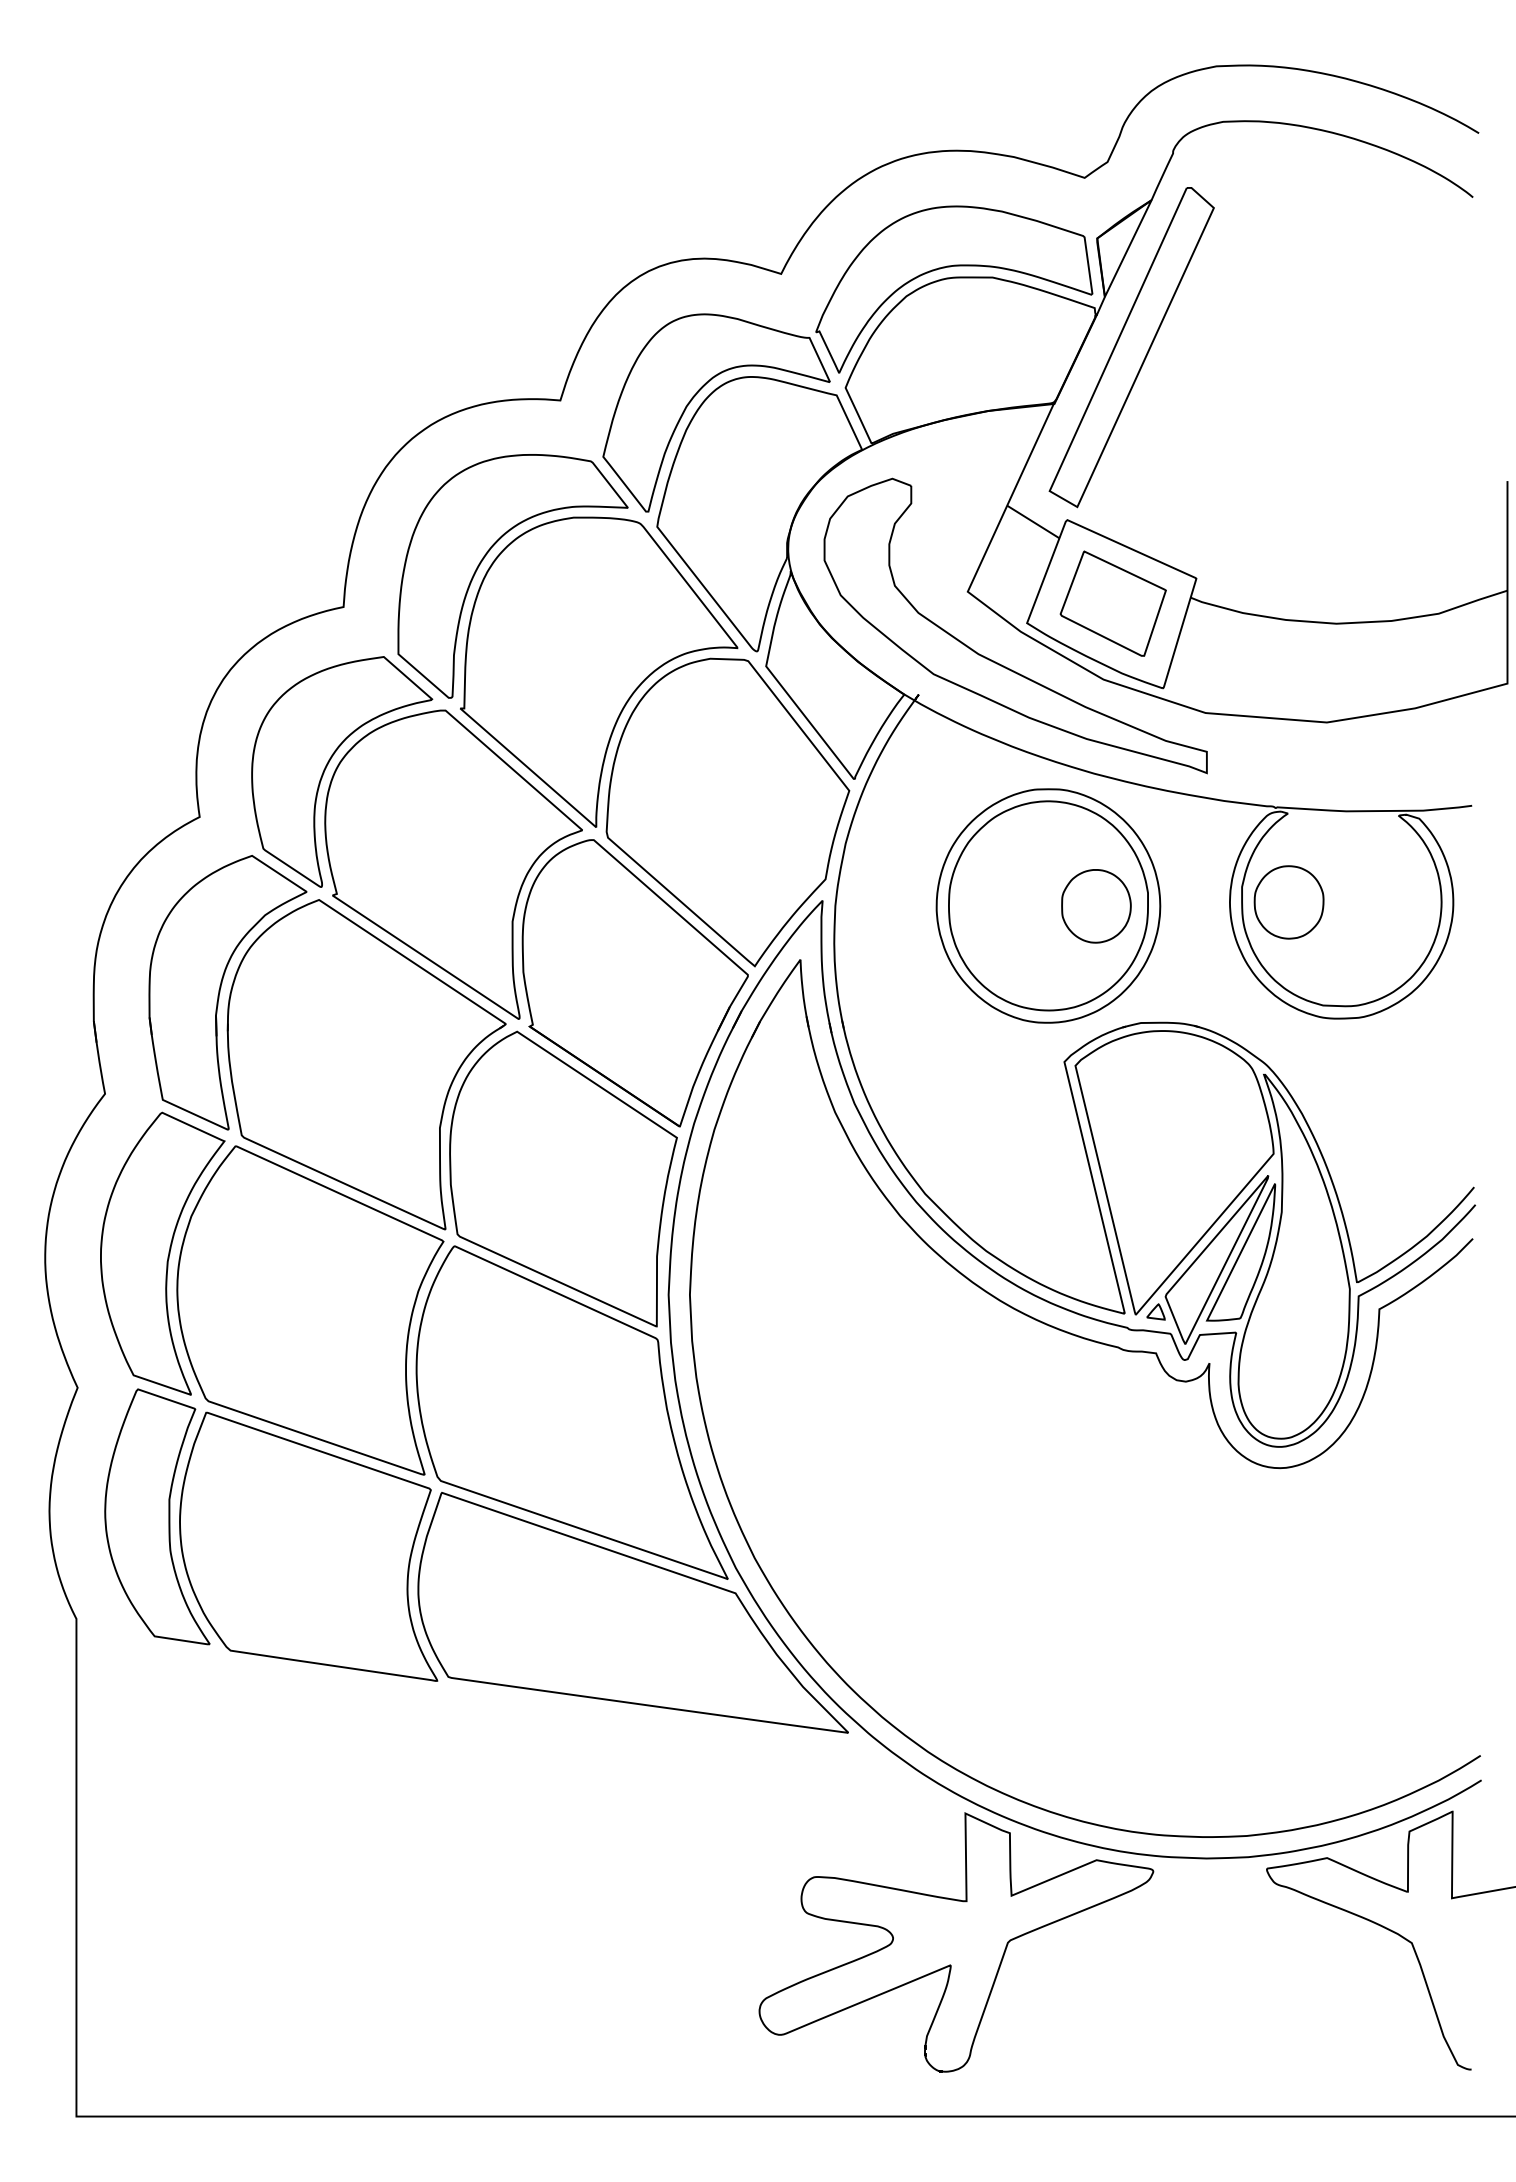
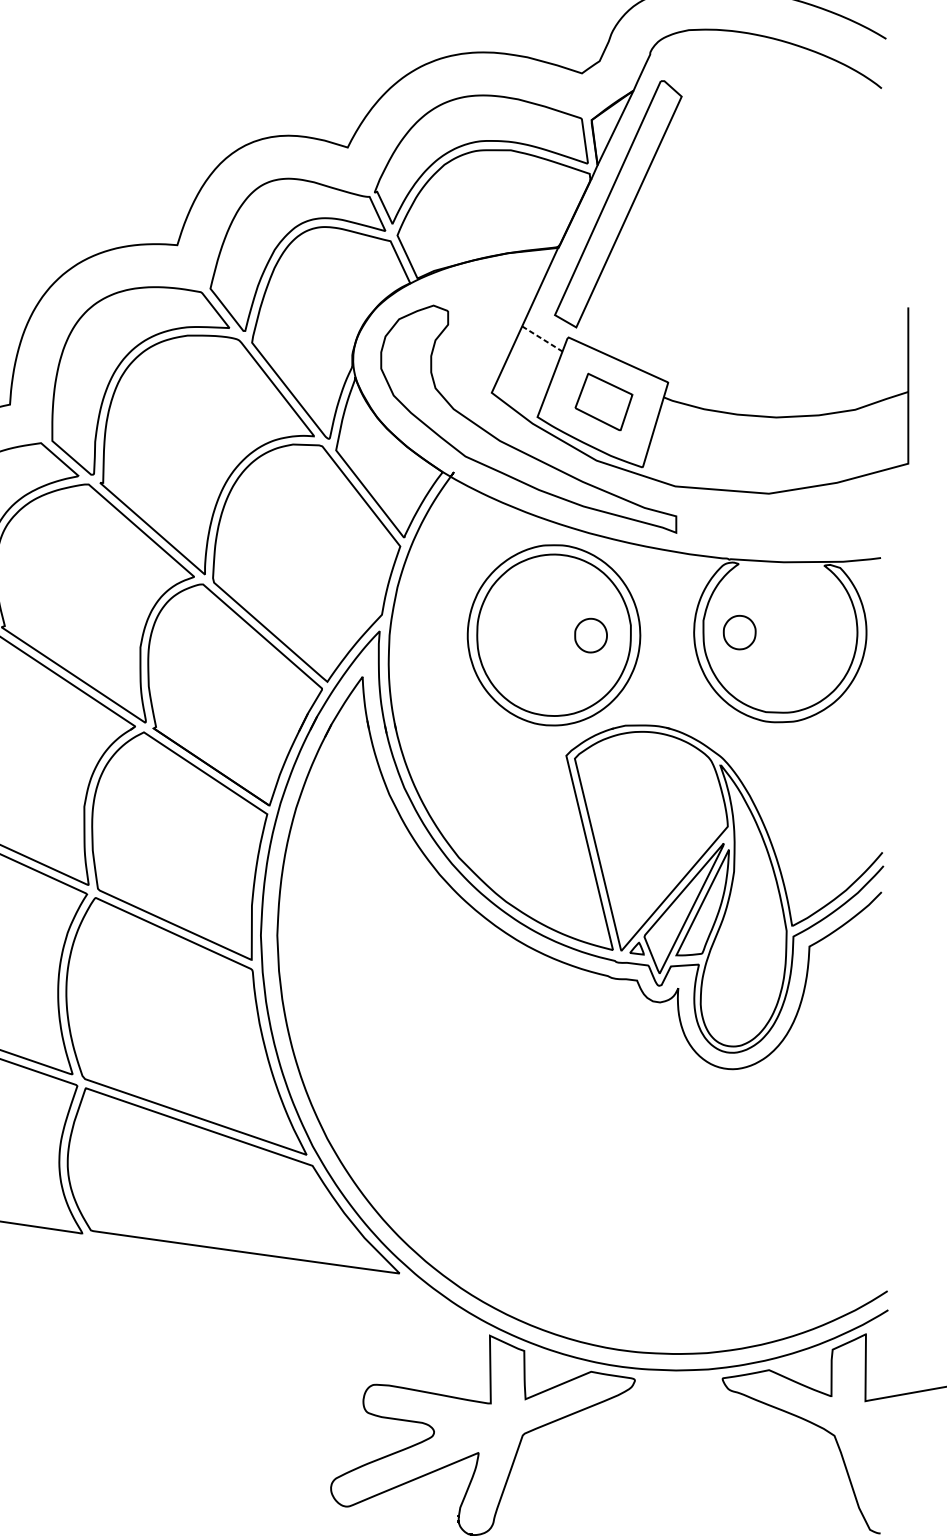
line: (1033, 522) -> (542, 339), solid -> dashed
part: (1112, 603) -> (603, 401), size x0.7
part: (1288, 902) -> (739, 632), size x0.6
part: (1096, 906) -> (591, 635), size x0.6

